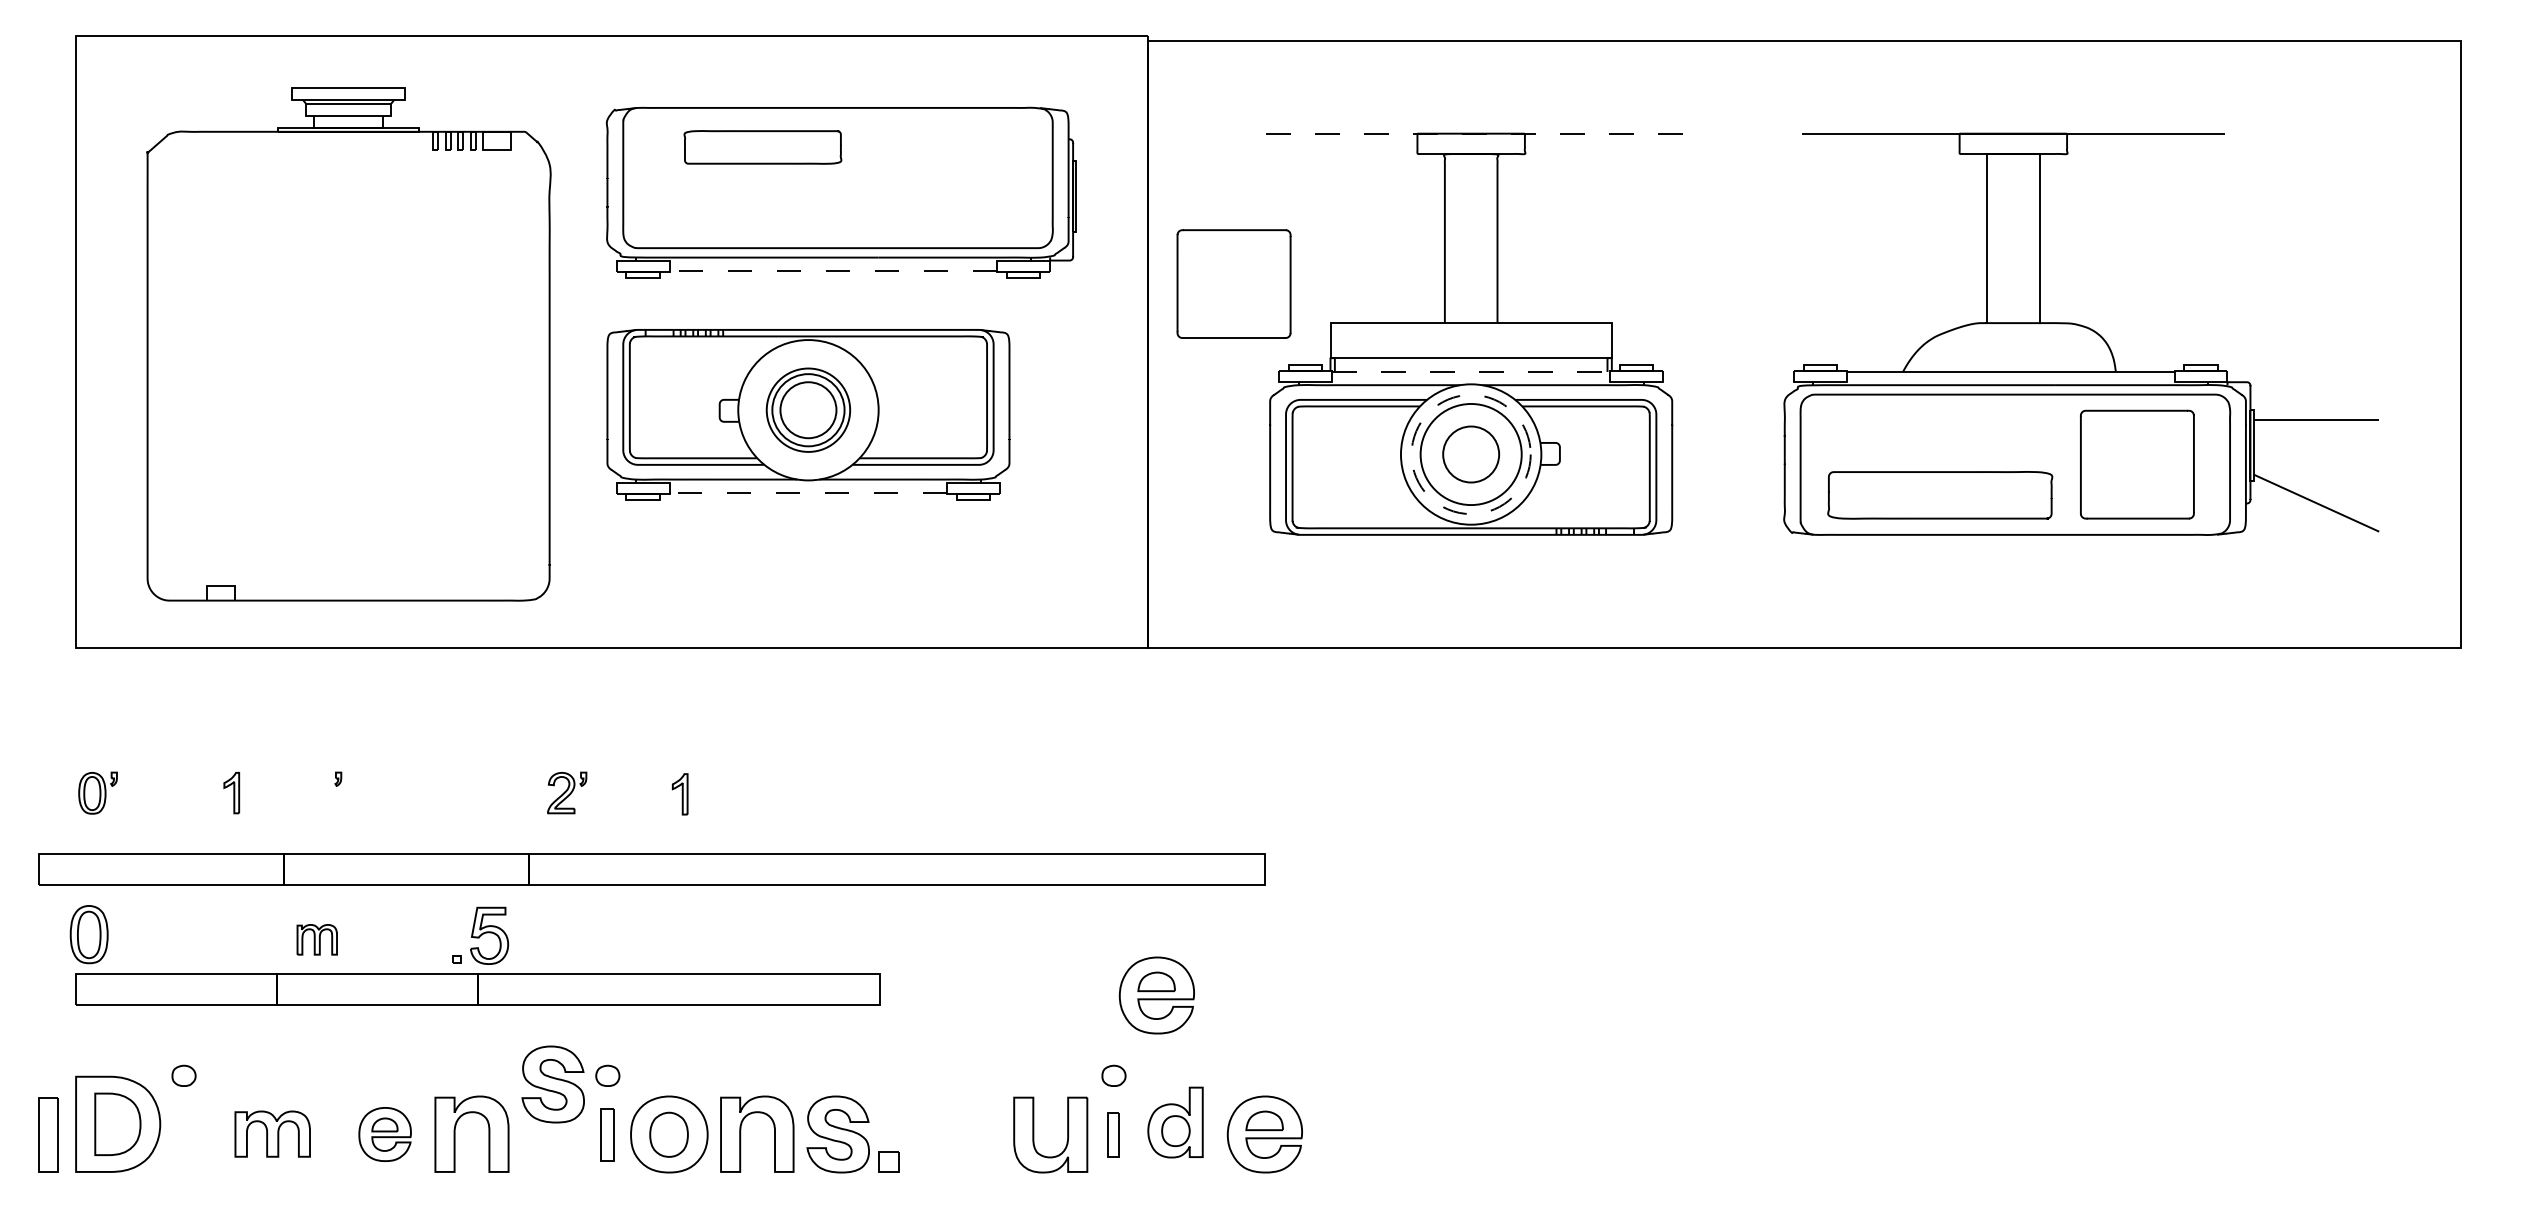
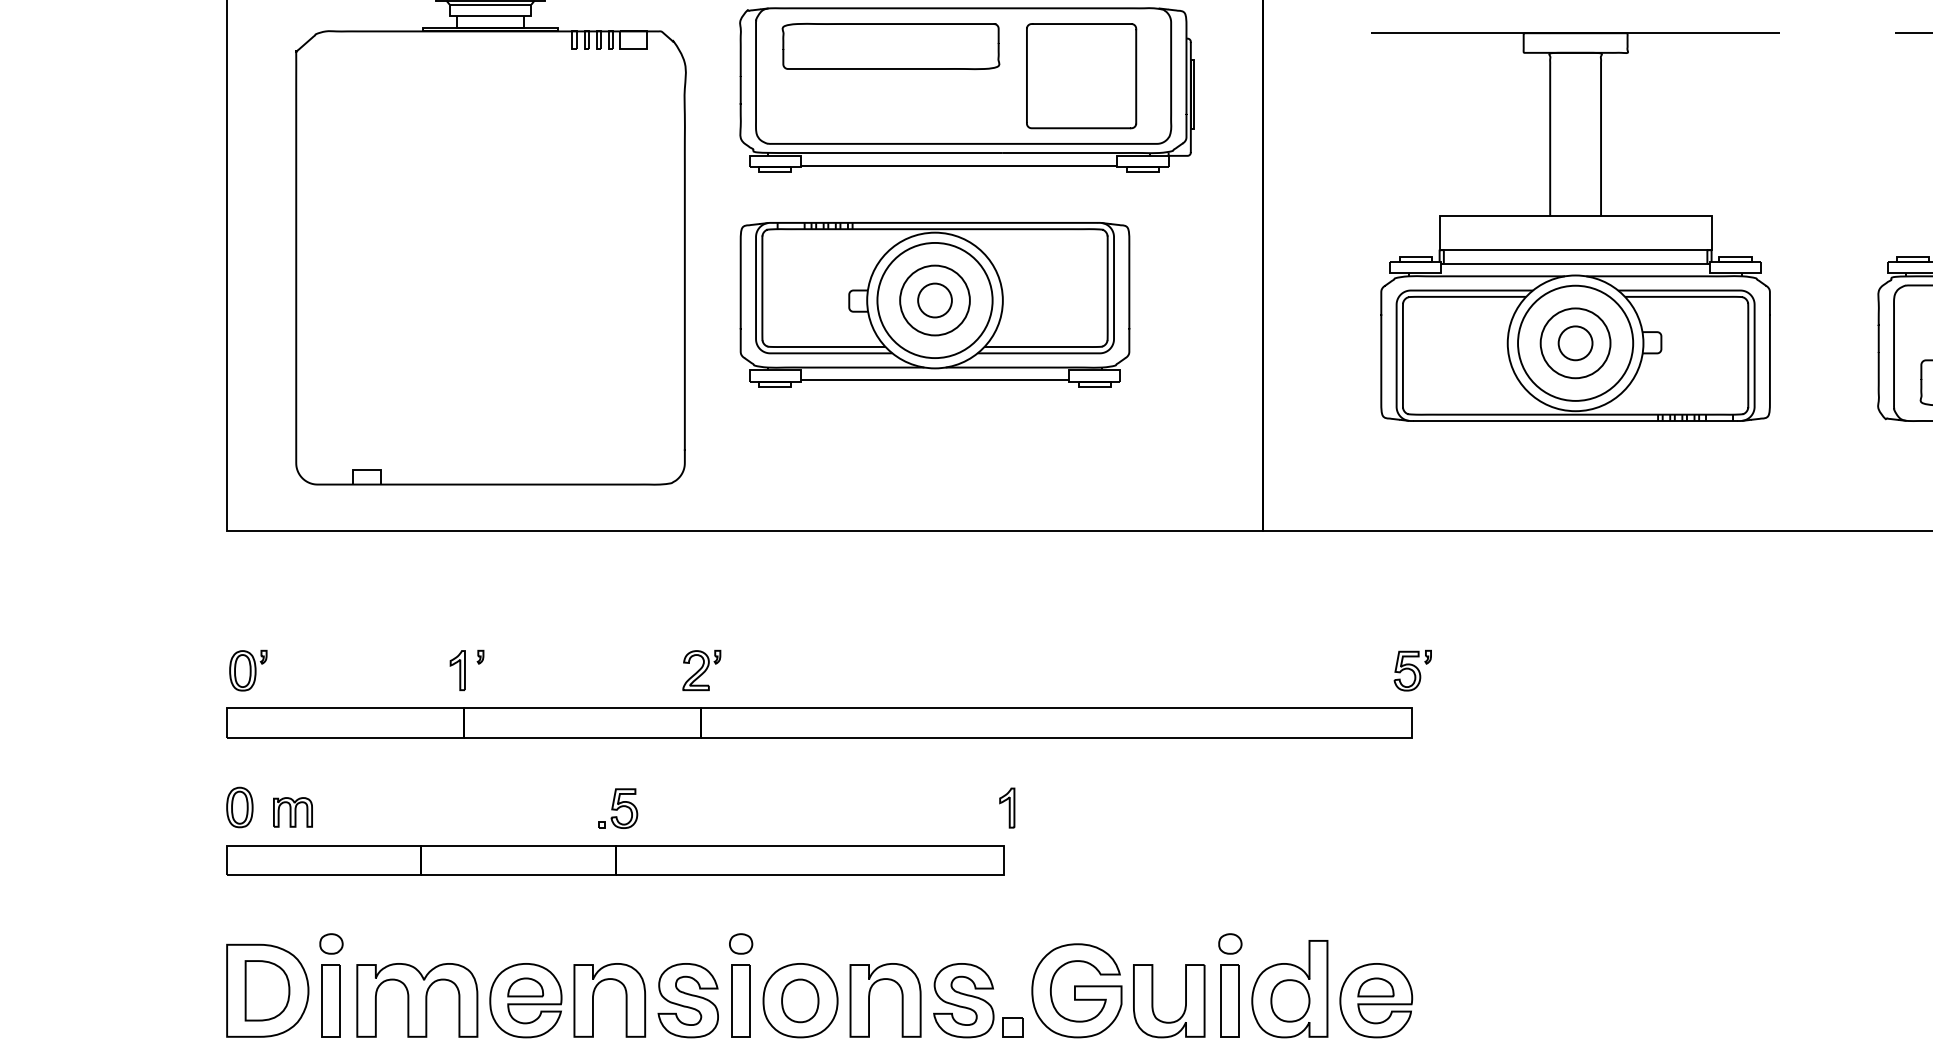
line: (1471, 133) -> (1575, 33), dashed -> solid
part: (762, 147) -> (890, 46), size x1.43
line: (832, 270) -> (958, 165), dashed -> solid
part: (1233, 283) -> (1081, 75), moved
line: (1471, 371) -> (1575, 263), dashed -> solid
circle: (807, 409) -> (934, 299), size x0.62
circle: (808, 409) -> (935, 299), size x1.43
circle: (1470, 454) -> (1574, 343), dashed -> solid
circle: (1470, 454) -> (1574, 343), size x0.62
circle: (1471, 454) -> (1575, 343), size x0.71
line: (808, 492) -> (935, 380), dashed -> solid
part: (1302, 792) -> (1412, 670), added
part: (231, 793) -> (457, 671), moved
part: (680, 794) -> (1007, 808), moved
part: (651, 869) -> (819, 723), moved
part: (89, 934) -> (240, 807), size x0.71
part: (480, 935) -> (618, 808), size x0.71
part: (316, 939) -> (292, 812), moved
part: (1156, 995) -> (1271, 866), removed
part: (552, 1084) -> (687, 1000), moved
part: (1175, 1122) -> (1289, 989), size x1.43
part: (955, 1124) -> (1077, 990), added
part: (272, 1133) -> (416, 999), size x1.67
part: (48, 1134) -> (330, 1000), moved
part: (384, 1134) -> (525, 1000), size x1.43
part: (607, 1134) -> (740, 1000), size x1.43
part: (1113, 1134) -> (1229, 1000), size x1.67

